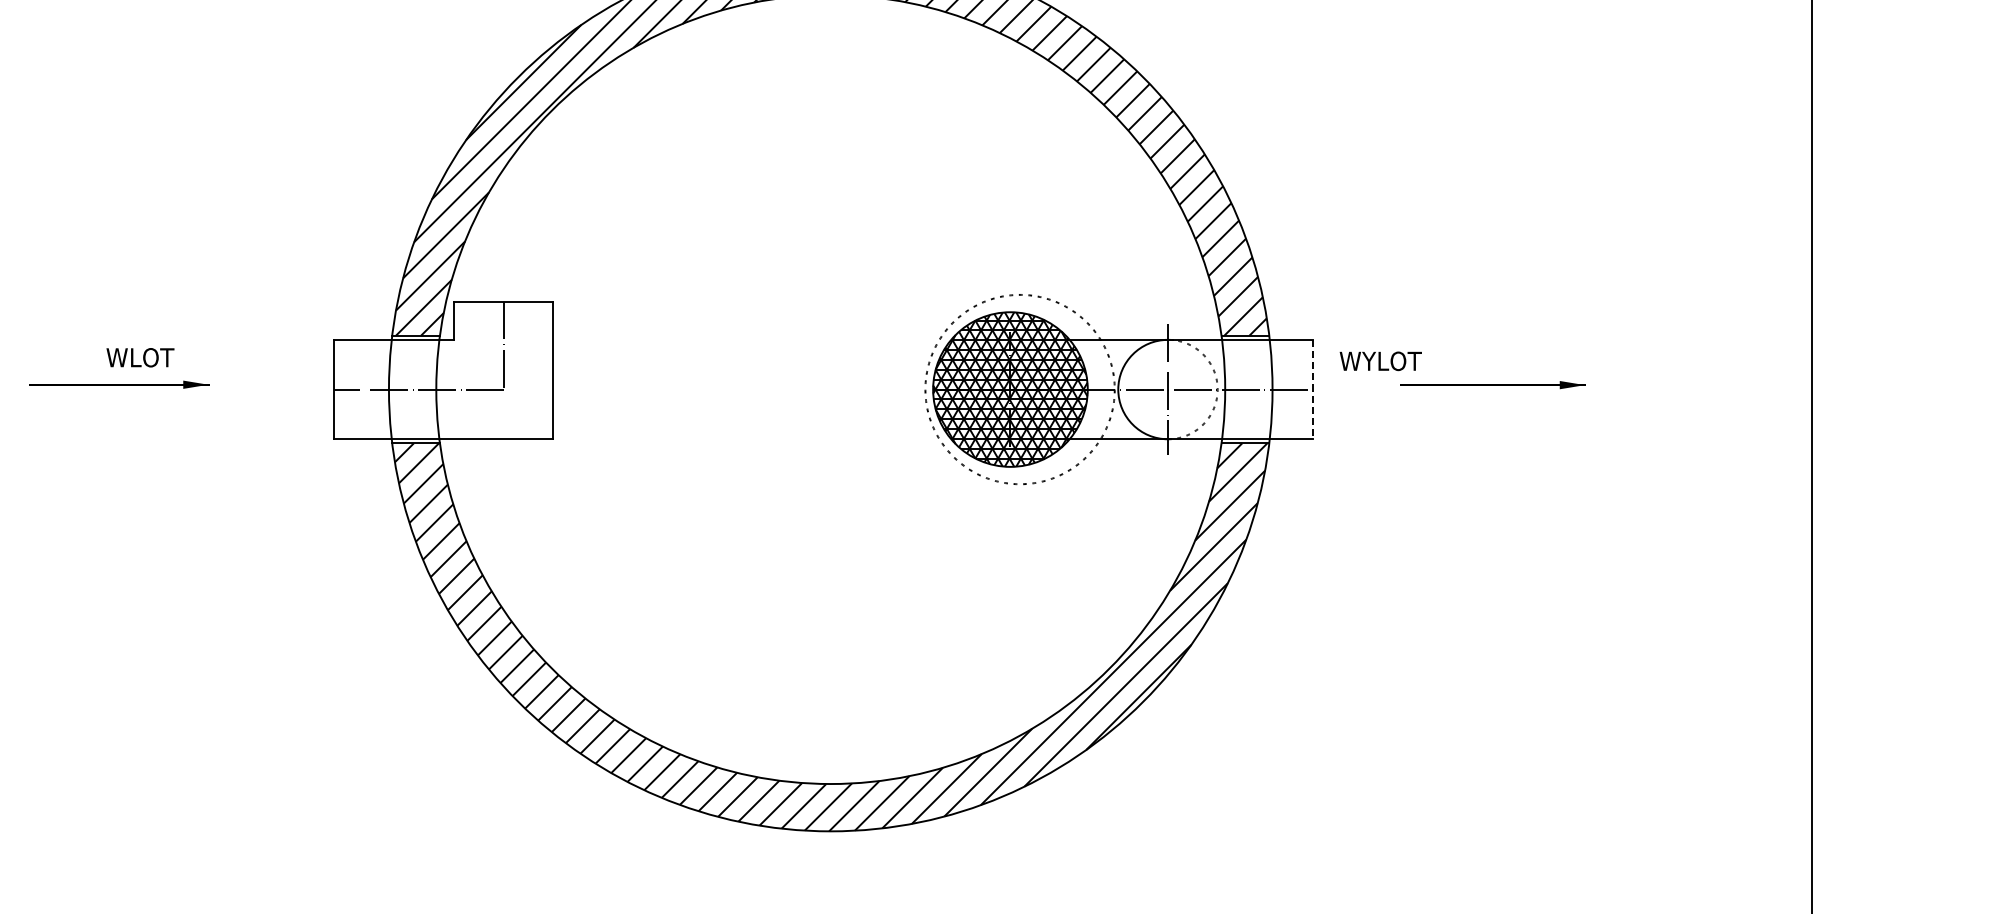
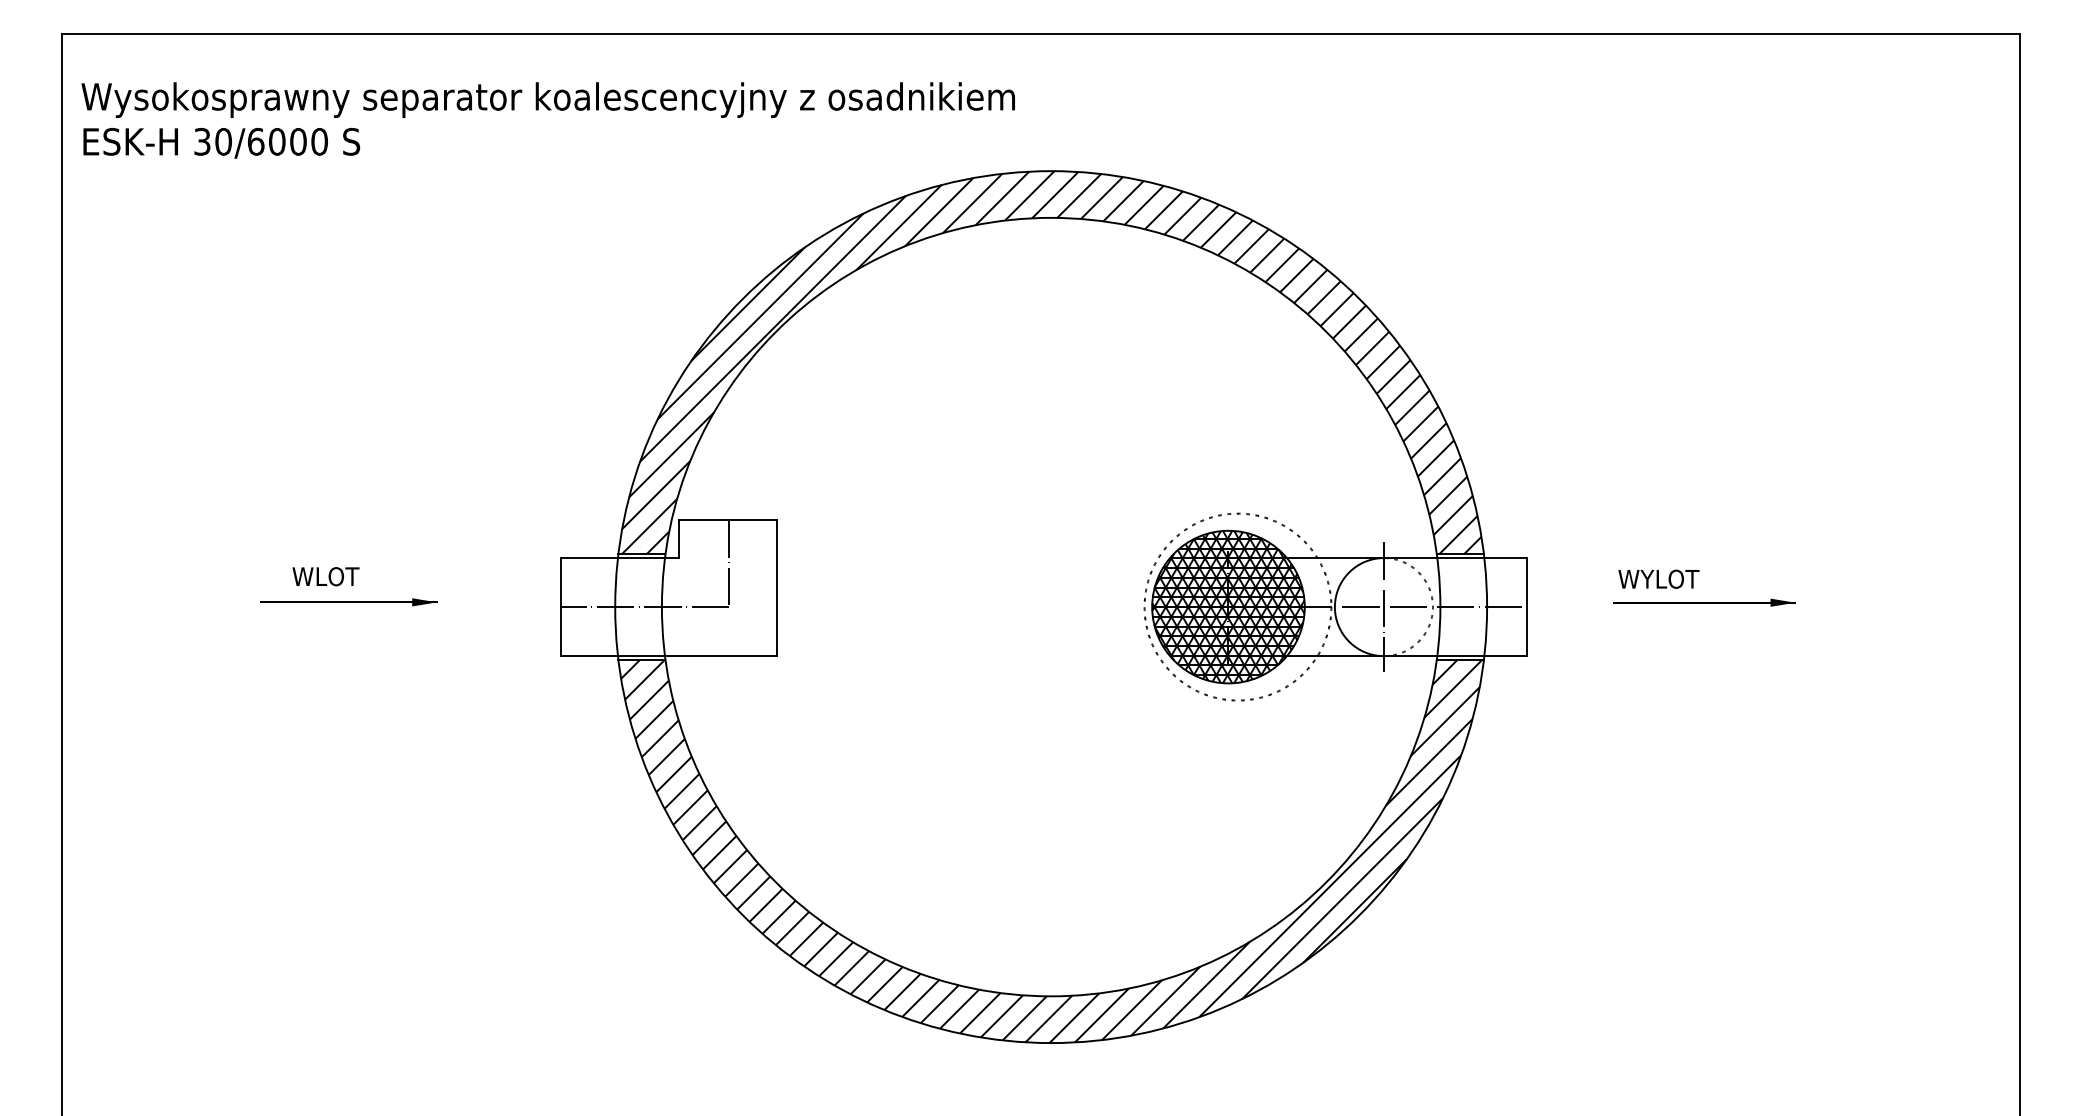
text: (139, 357) -> (325, 576), moved
text: (1380, 360) -> (1658, 578), moved
line: (1312, 389) -> (1526, 607), dashed -> solid

